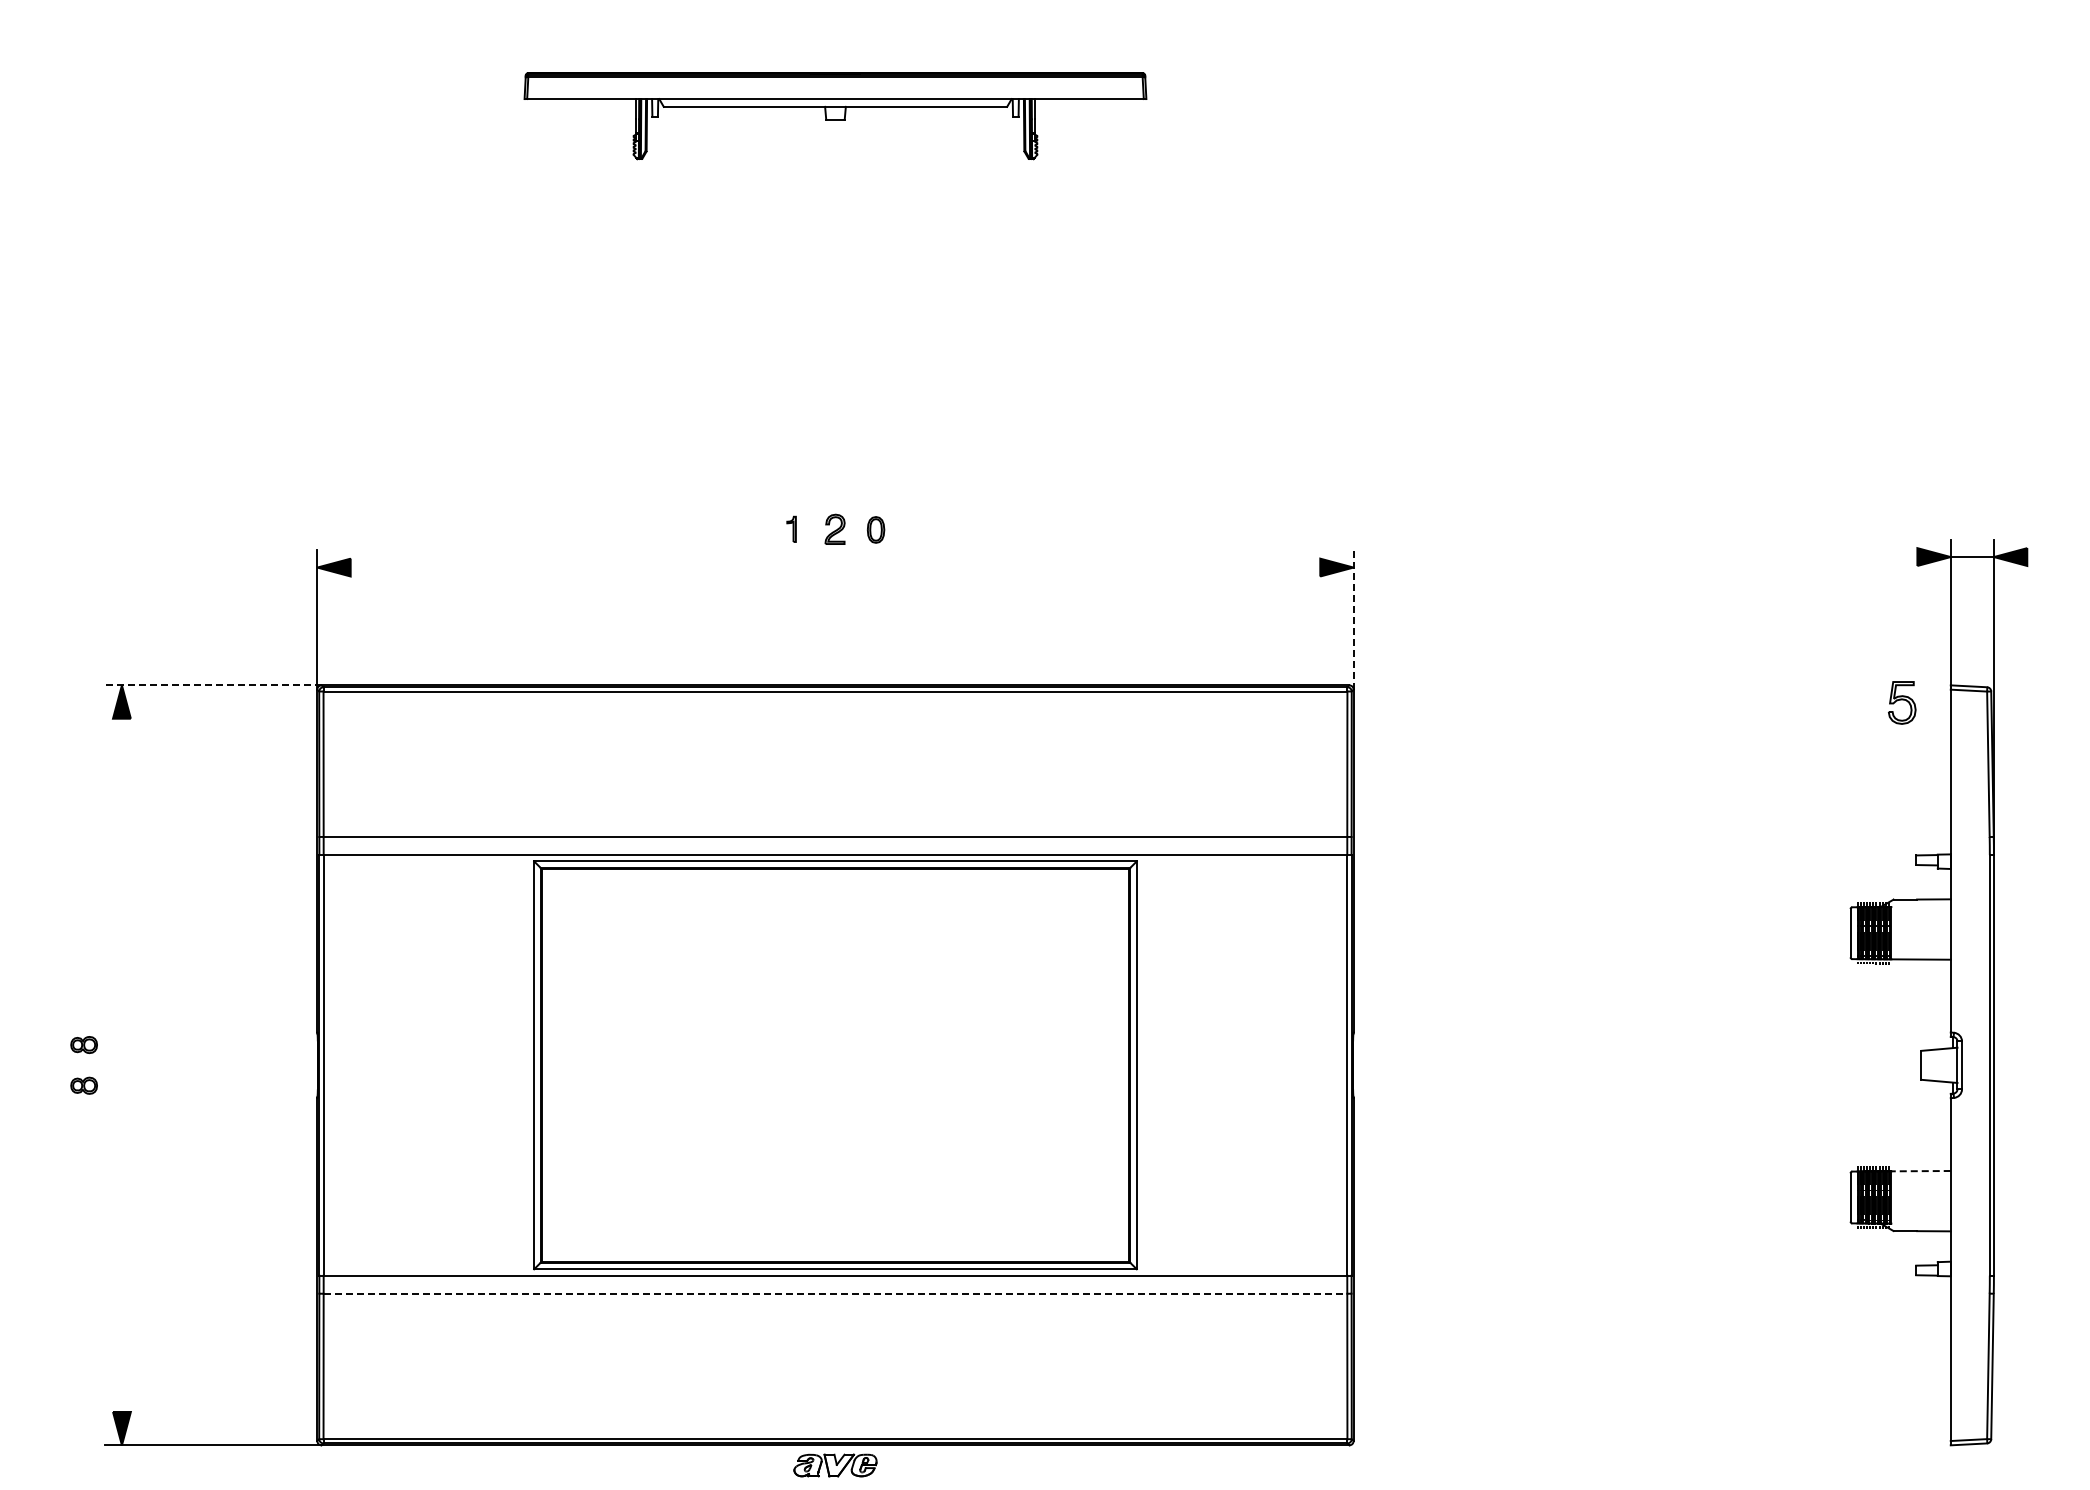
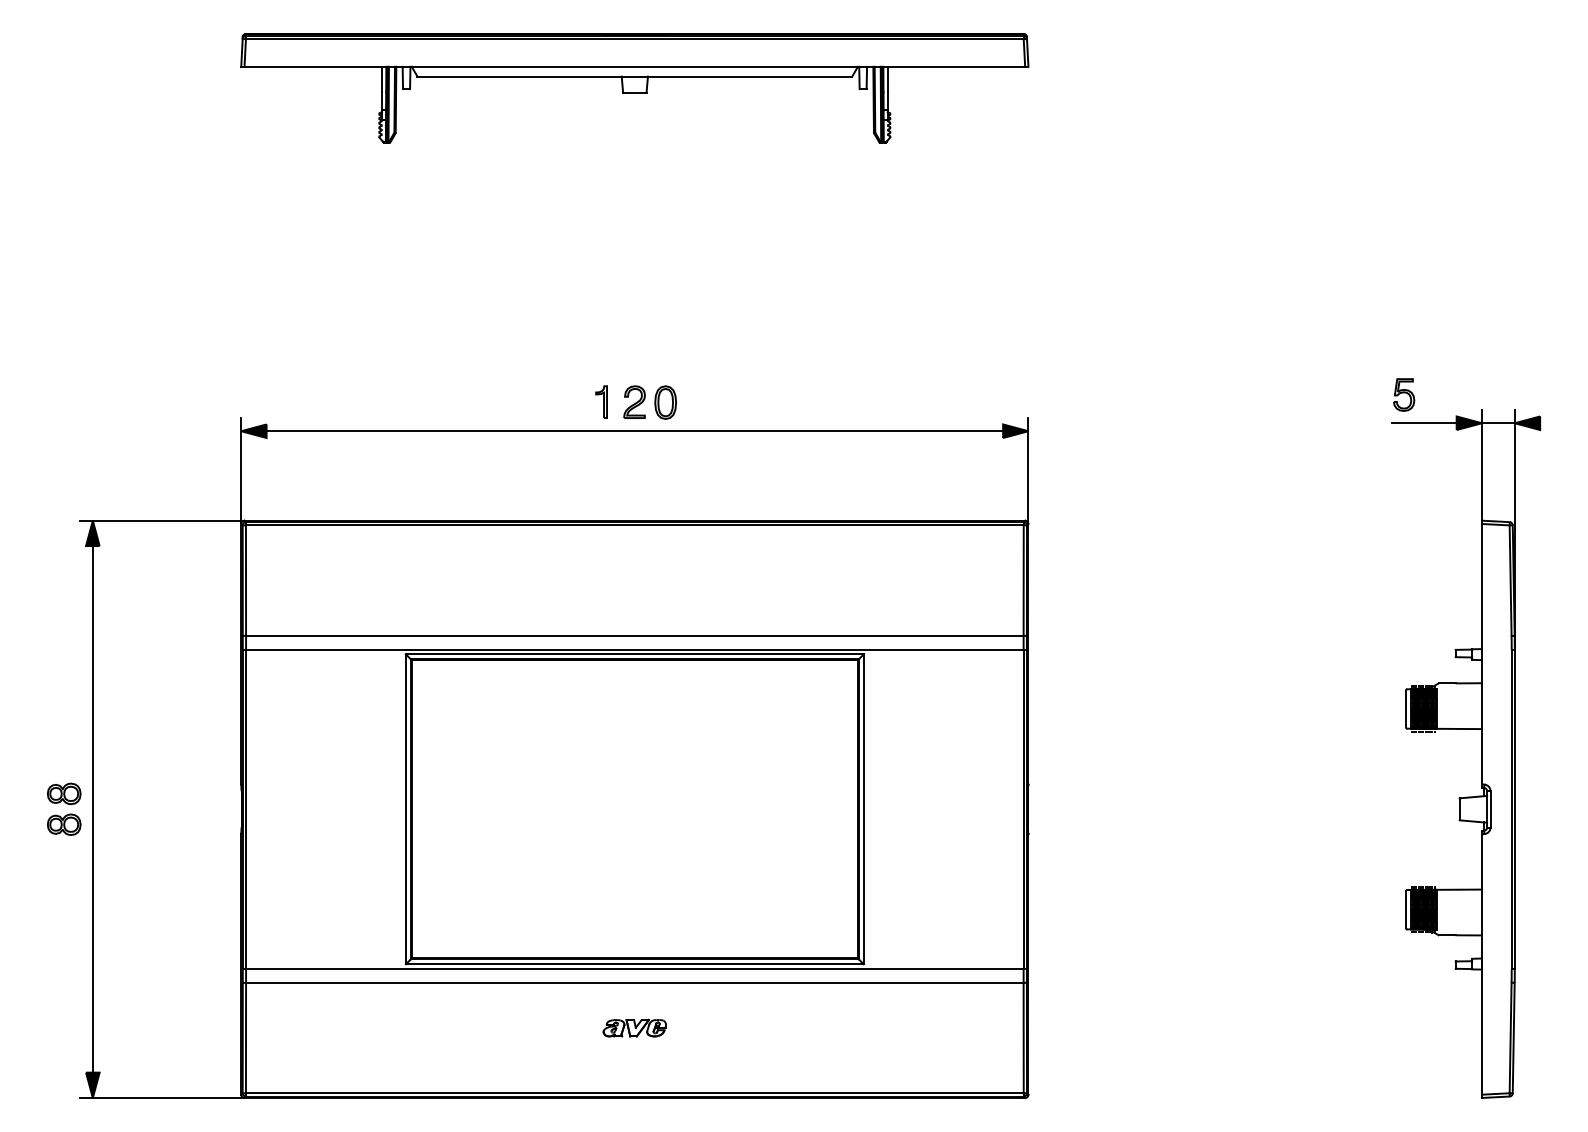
part: (835, 115) -> (634, 87), size x1.67
part: (791, 529) -> (601, 402), size x1.67
part: (834, 529) -> (634, 402), size x1.43
part: (875, 529) -> (665, 402), size x1.67
line: (1874, 557) -> (1424, 423), added
line: (835, 567) -> (634, 431), added
line: (1353, 619) -> (1028, 470), dashed -> solid
line: (212, 685) -> (161, 520), dashed -> solid
part: (1902, 702) -> (1404, 394), moved
part: (83, 1044) -> (63, 793), size x1.67
line: (121, 1064) -> (92, 808), added
part: (83, 1085) -> (63, 824), size x1.67
line: (1921, 1171) -> (1459, 889), dashed -> solid
line: (835, 1293) -> (634, 982), dashed -> solid
part: (835, 1465) -> (634, 1028), moved

